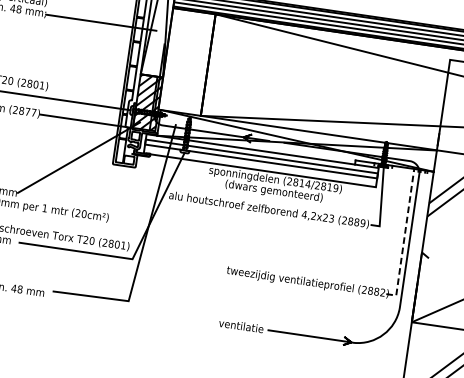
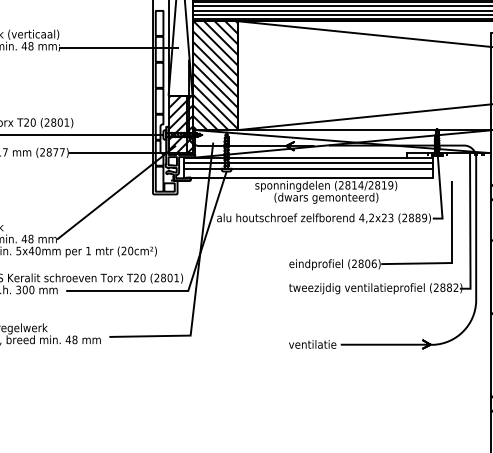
hatch: (186, 61) -> (214, 75), added
line: (404, 239) -> (470, 228), dashed -> solid
part: (305, 254) -> (368, 259), added

